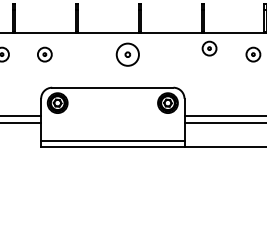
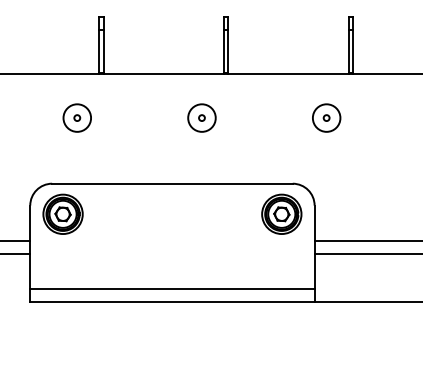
part: (209, 48) -> (326, 117), moved
part: (44, 54) -> (76, 117), moved
part: (127, 54) -> (201, 117), size x0.62

